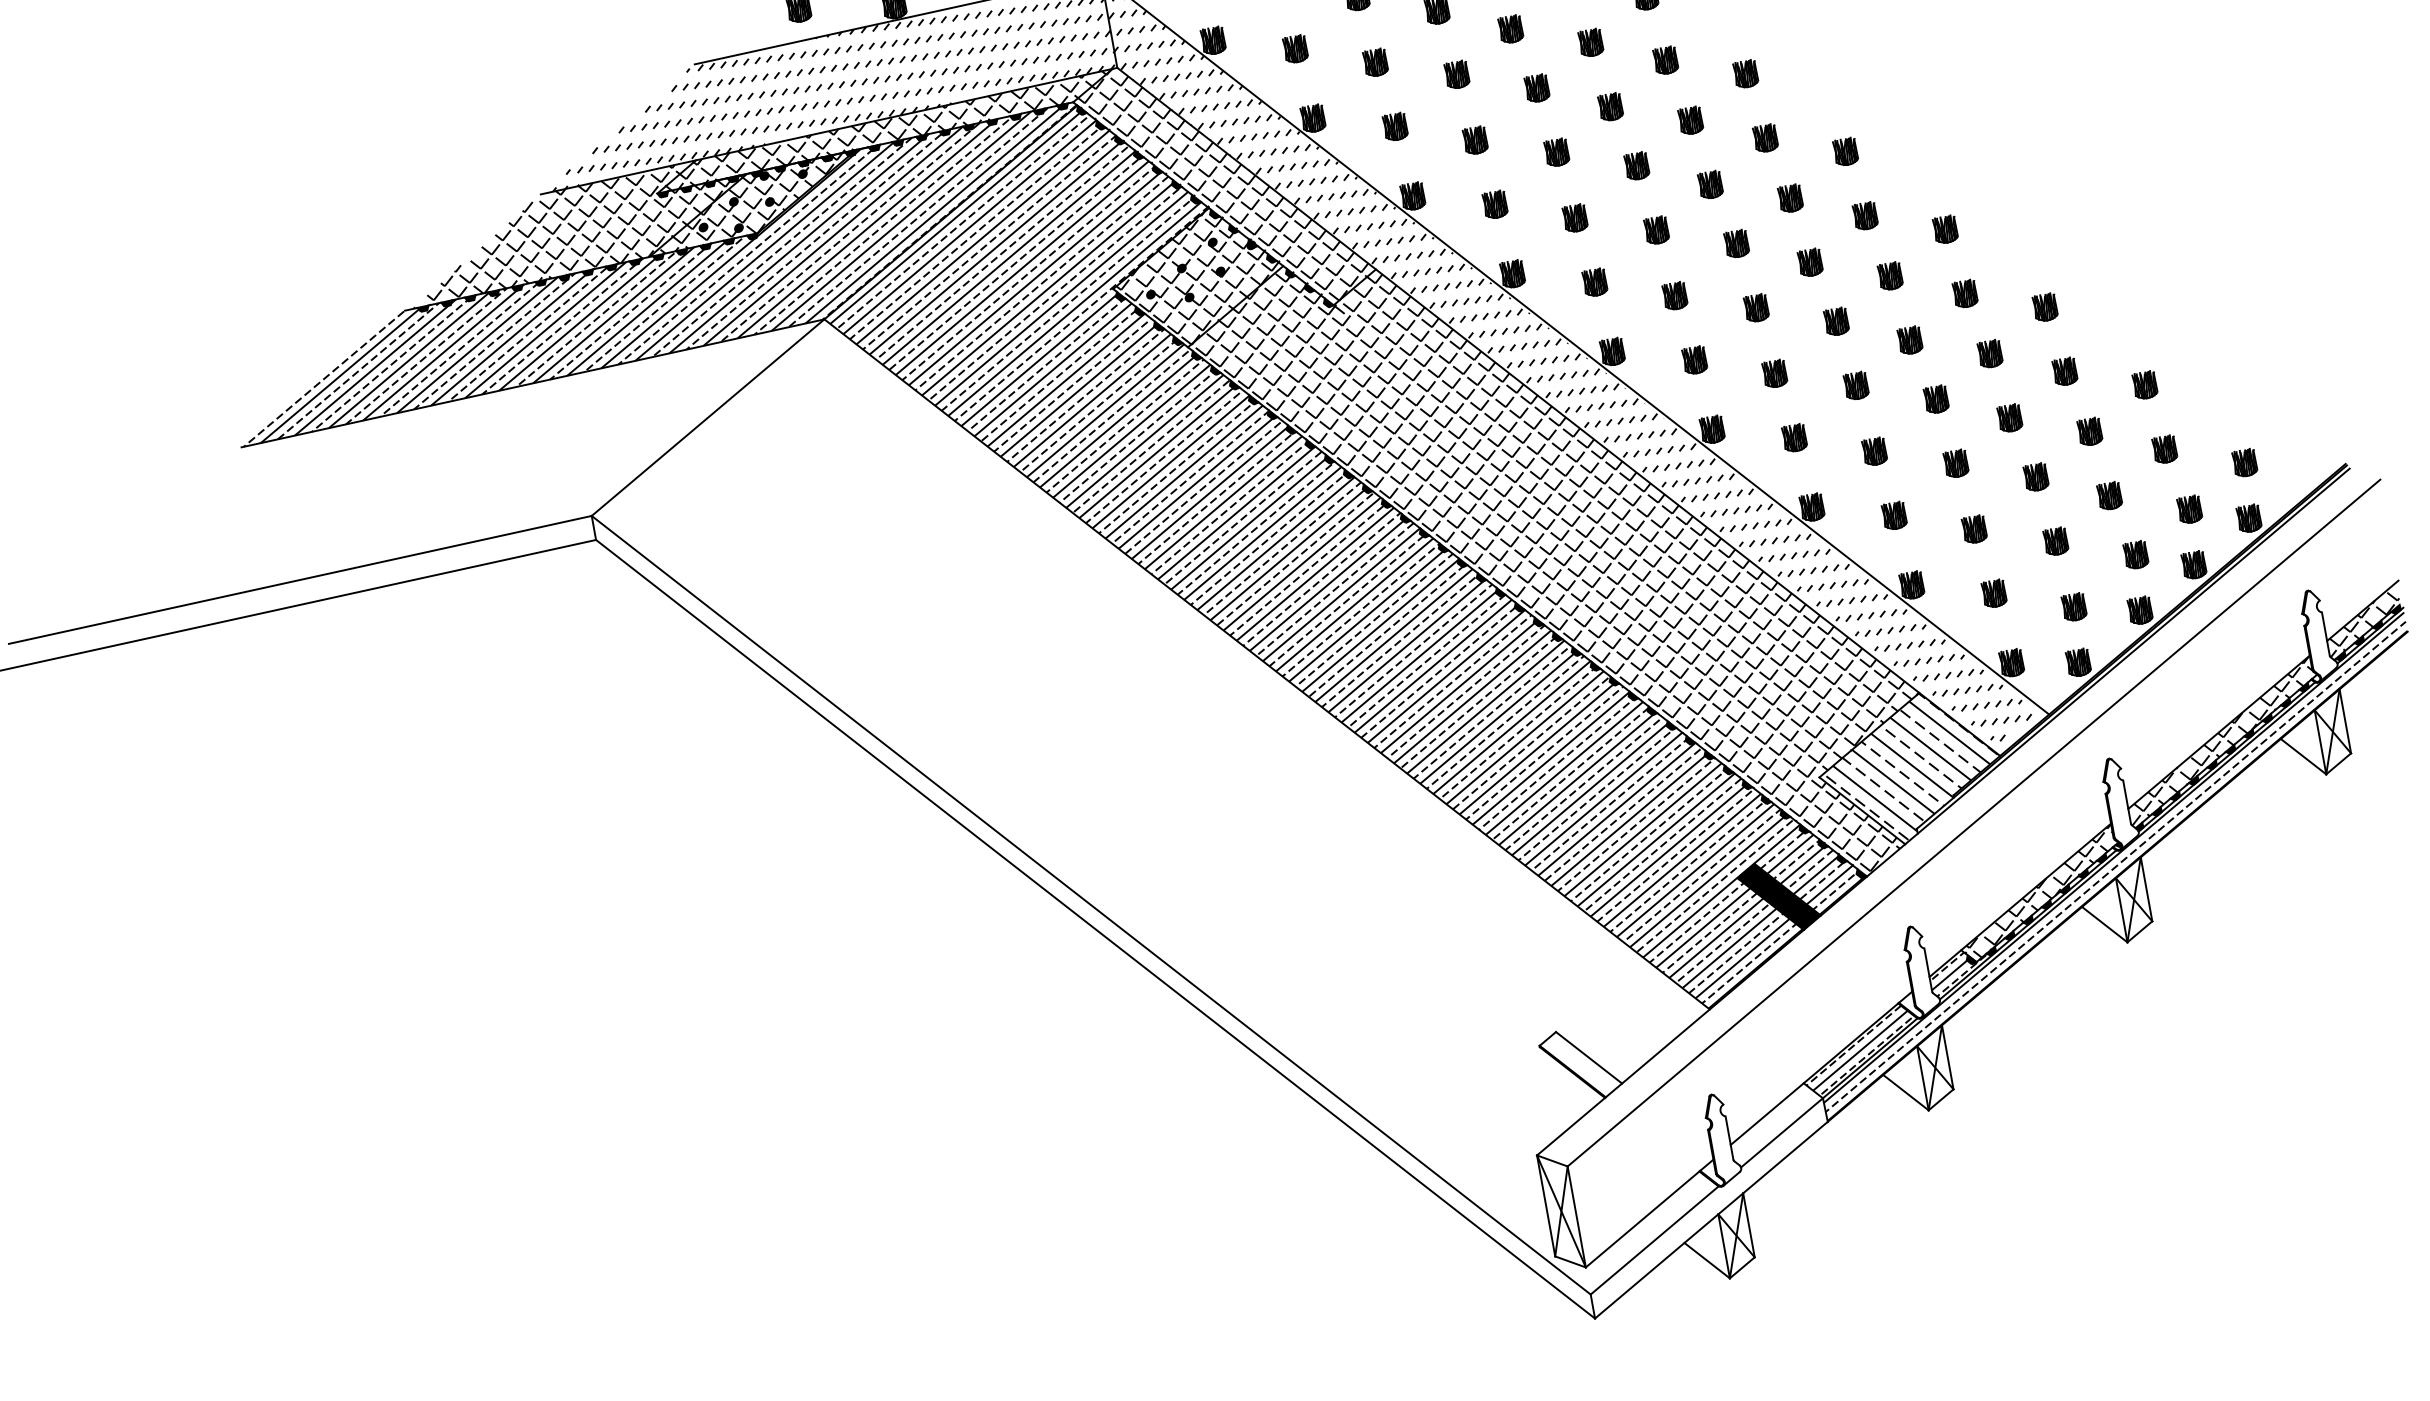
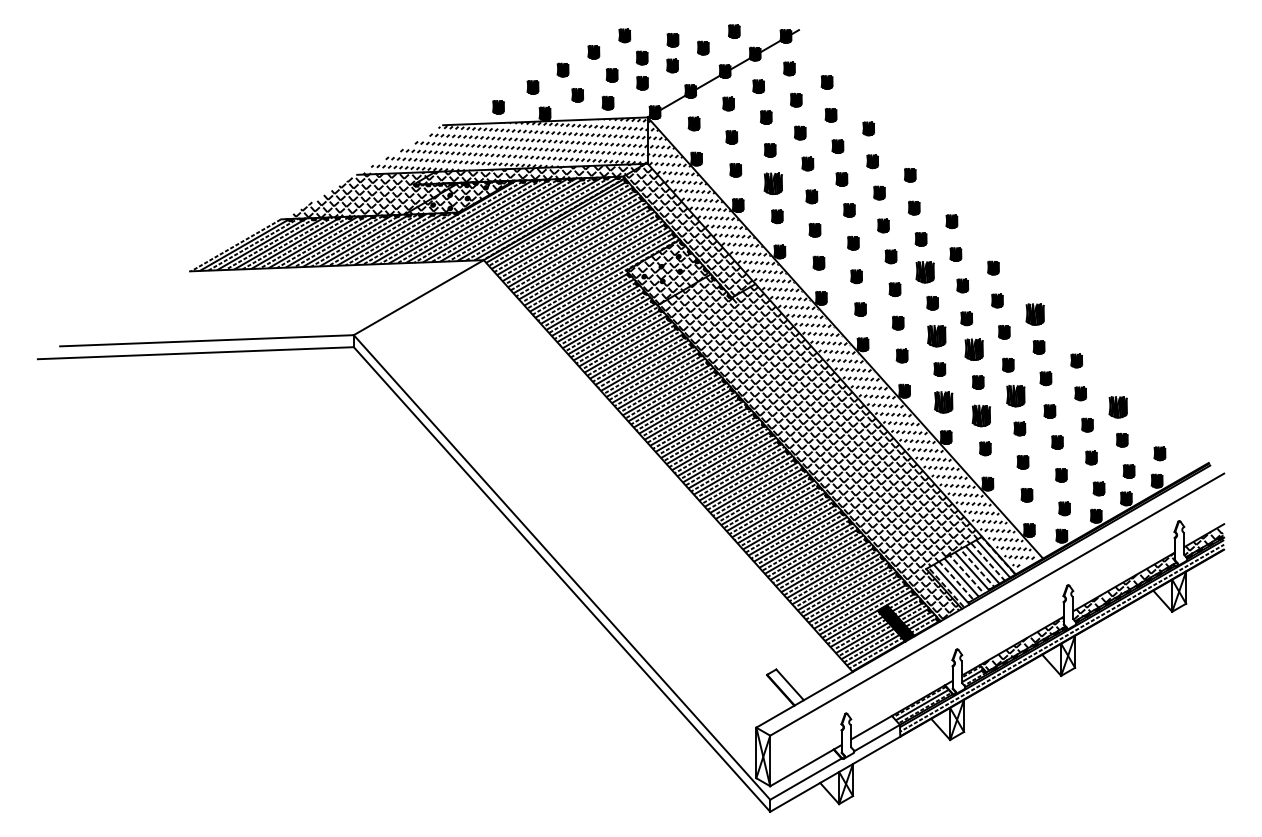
part: (1375, 62) -> (773, 183), size x1.6
part: (1709, 185) -> (924, 272), size x1.6
part: (1944, 229) -> (1034, 314), size x1.6
part: (1755, 307) -> (936, 335), size x1.6
part: (1836, 321) -> (974, 349), size x1.6
part: (2145, 385) -> (1118, 407), size x1.6
part: (1935, 398) -> (1015, 395), size x1.6
part: (1794, 438) -> (943, 402), size x1.6
part: (1874, 450) -> (981, 415), size x1.6

